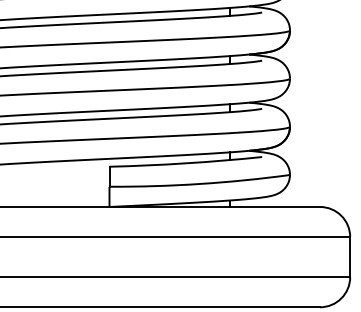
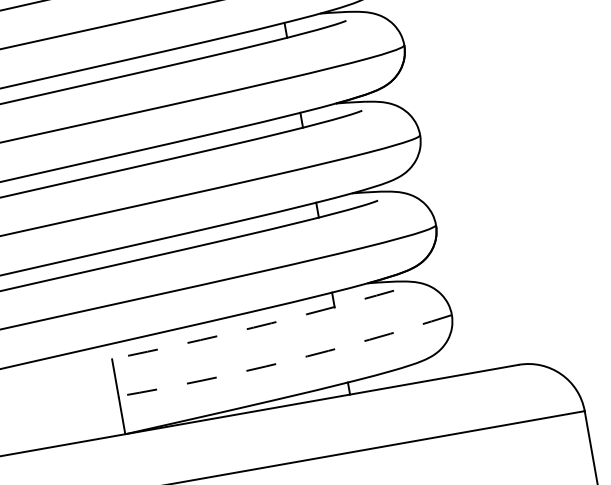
arc: (185, 163) -> (252, 327), solid -> dashed
arc: (199, 183) -> (285, 360), solid -> dashed

